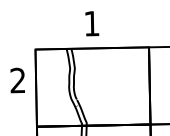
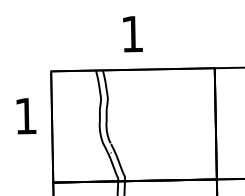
text: (17, 80) -> (25, 116), 2 -> 1

